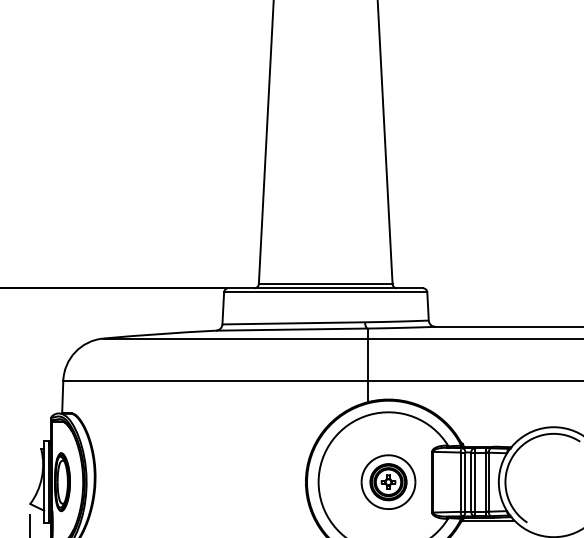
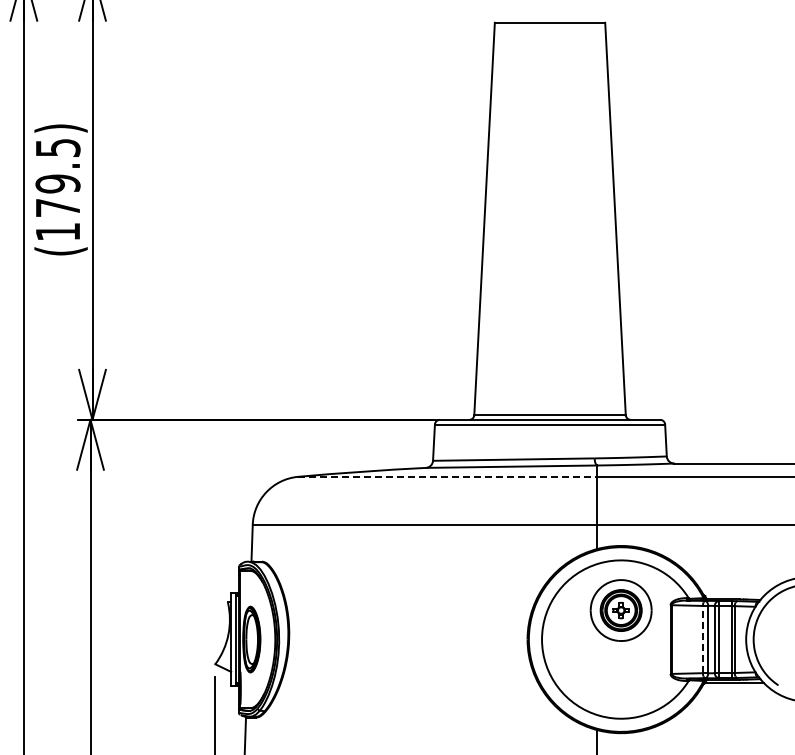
line: (235, 338) -> (447, 476), solid -> dashed
part: (387, 482) -> (620, 610), moved
line: (460, 482) -> (702, 639), solid -> dashed

